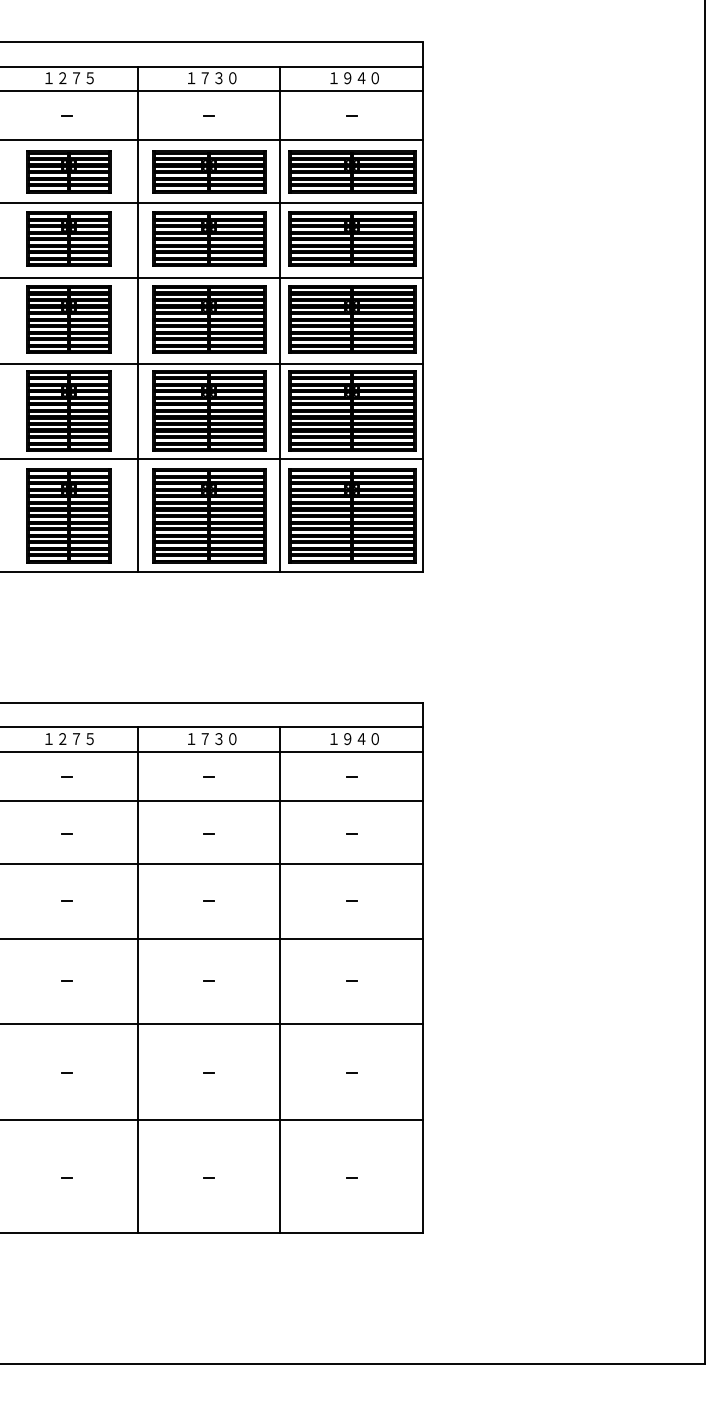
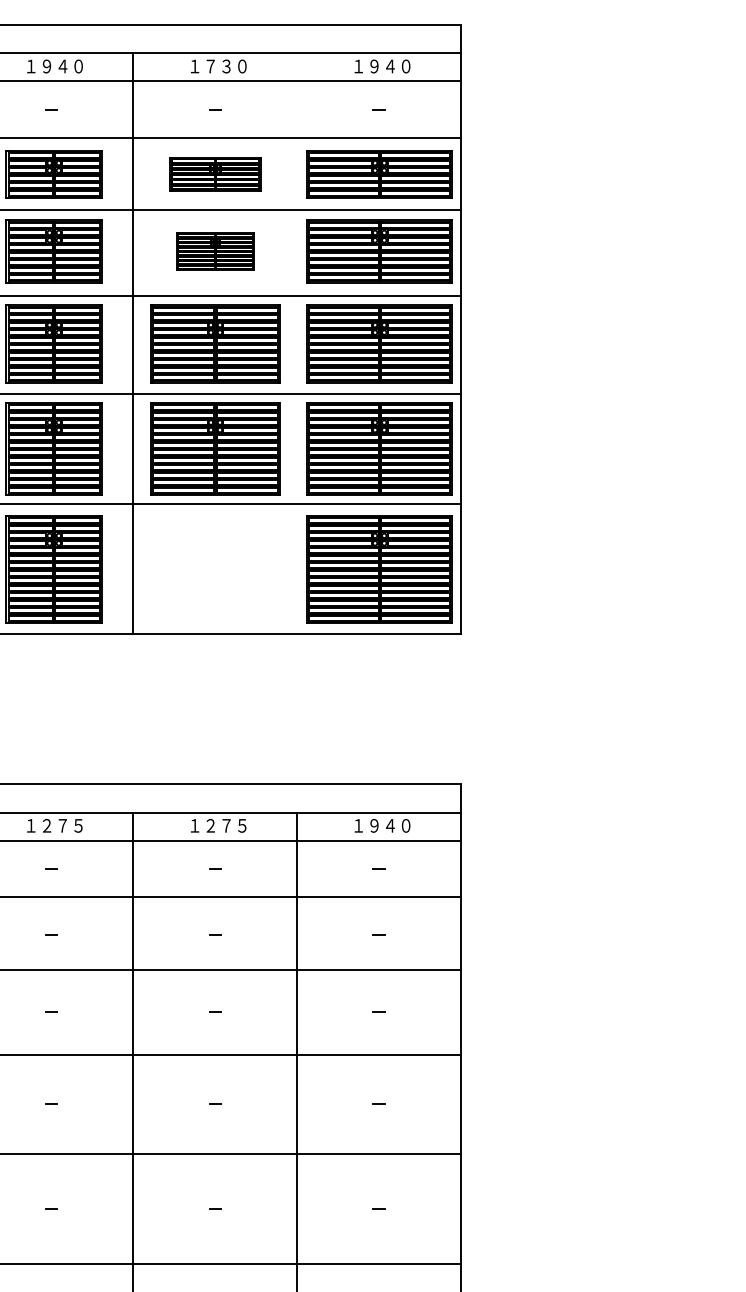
text: (76, 78) -> (62, 66), １２７５ -> １９４０
part: (209, 171) -> (215, 173), size x0.7
part: (209, 238) -> (215, 250), size x0.6
line: (280, 319) -> (297, 343), removed
part: (209, 515) -> (215, 568), removed
text: (218, 739) -> (225, 826), １７３０ -> １２７５

